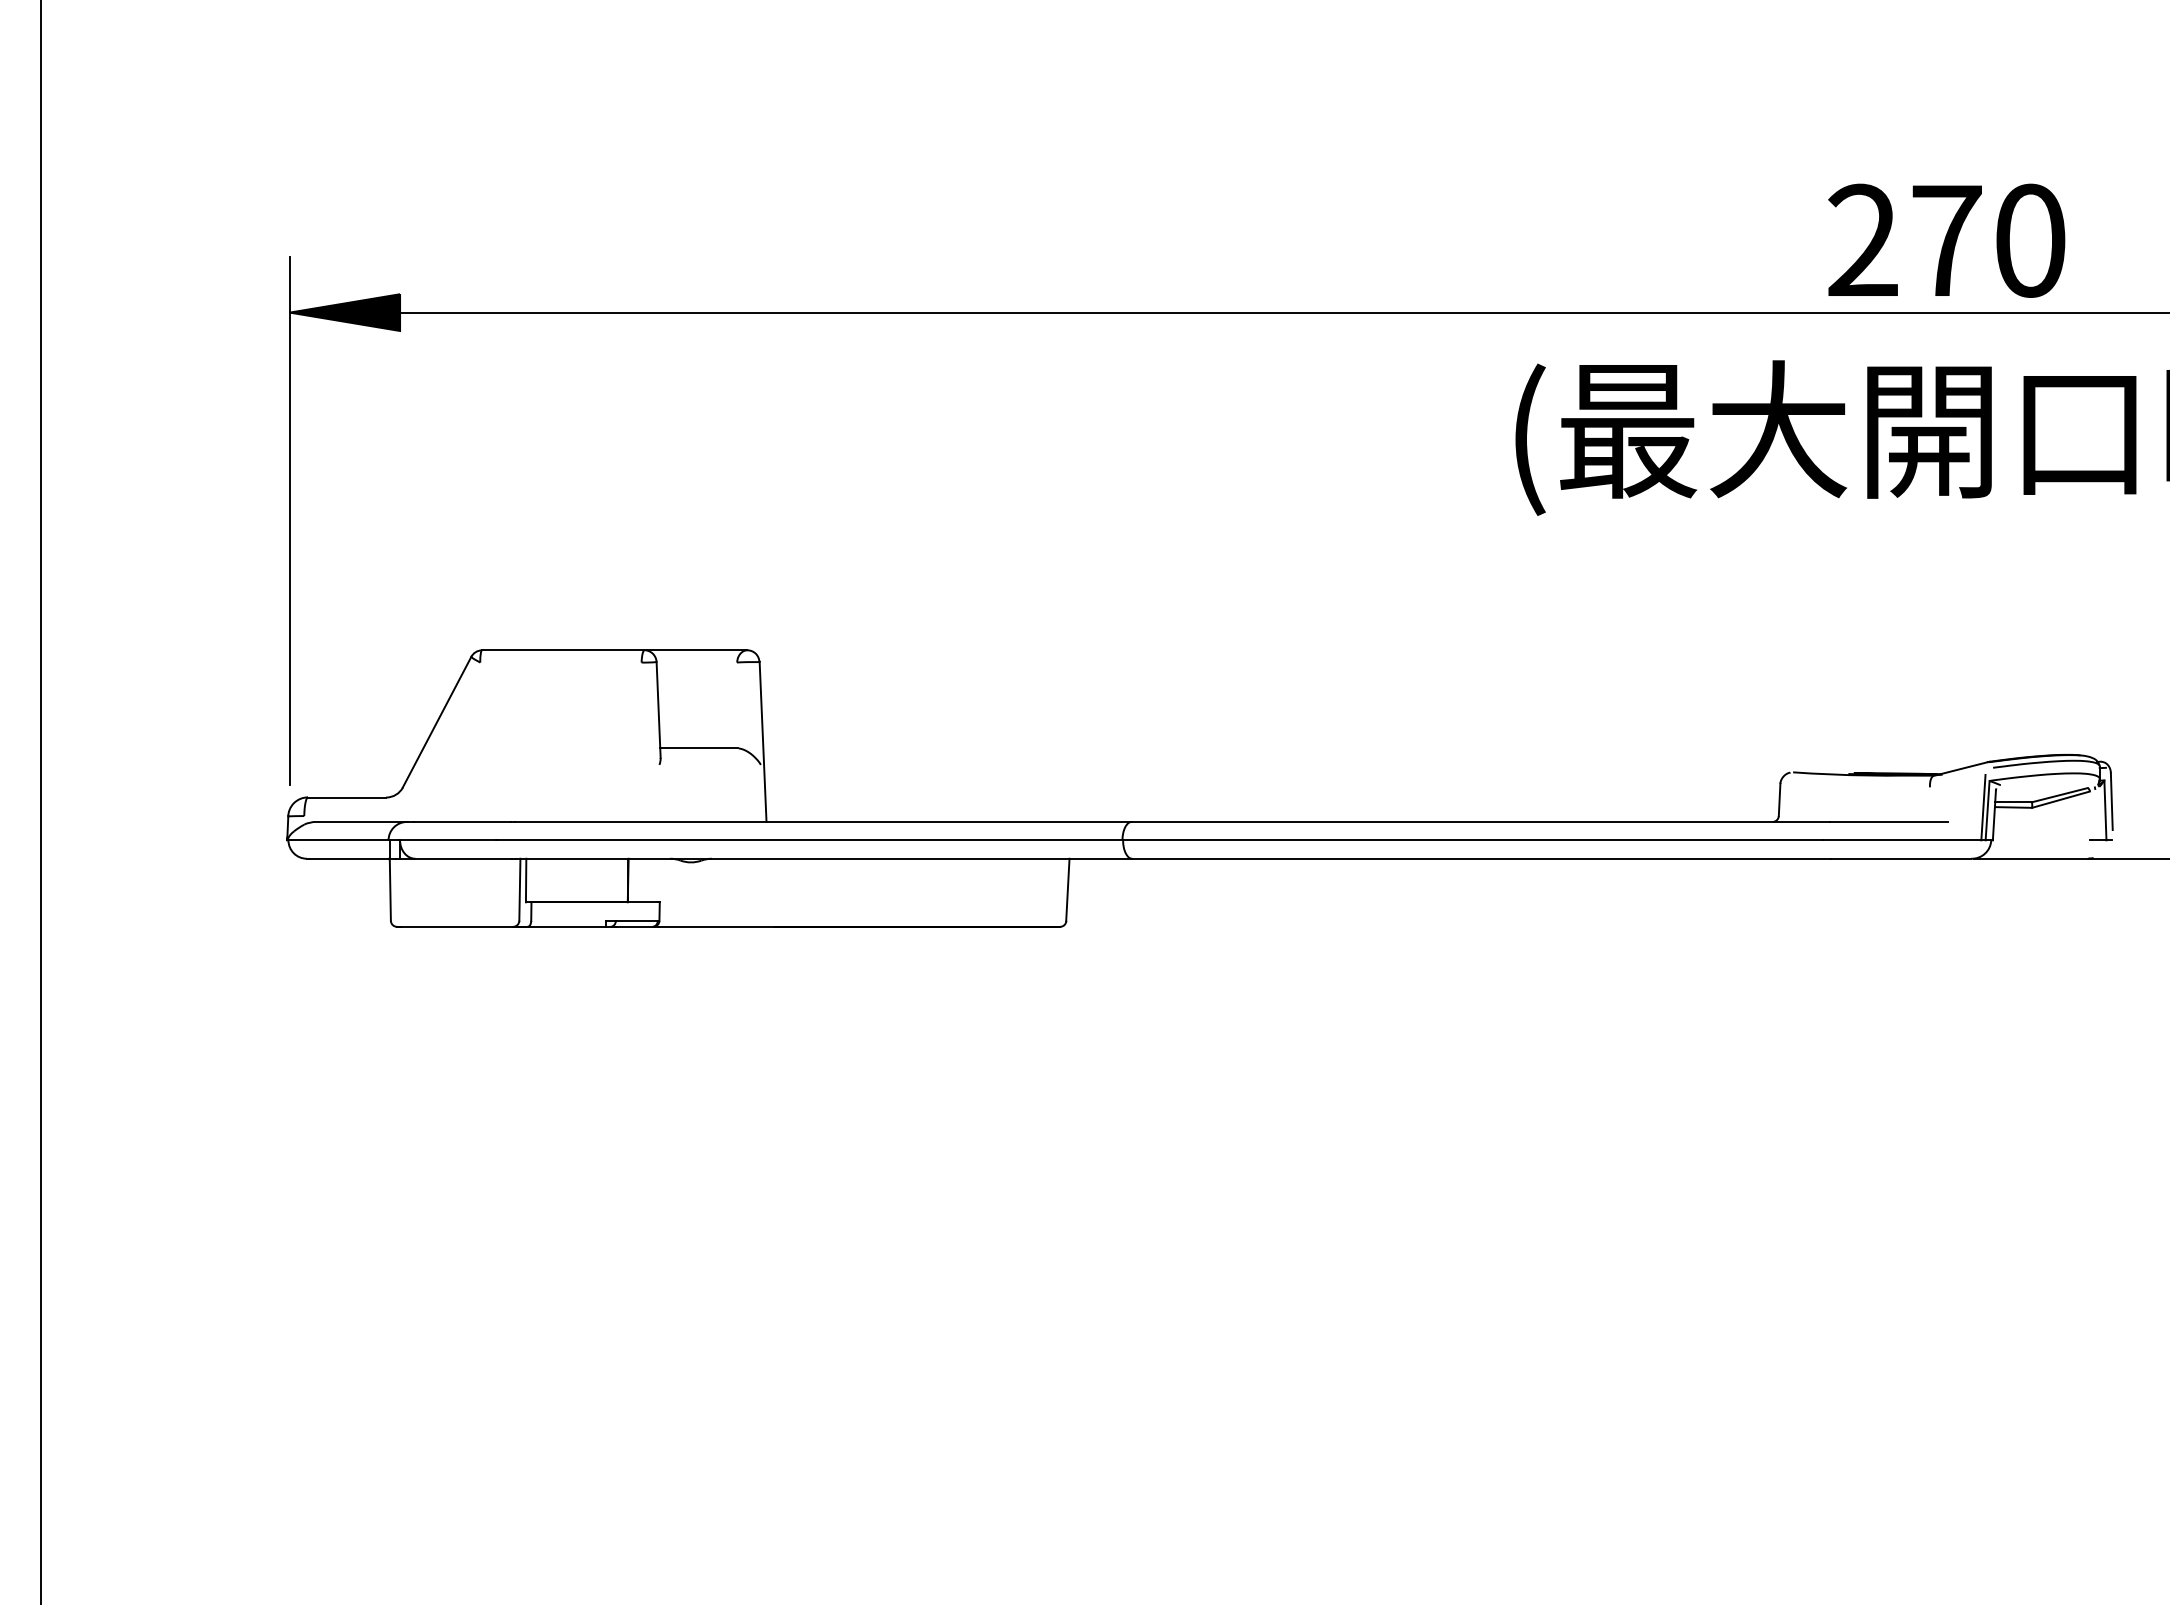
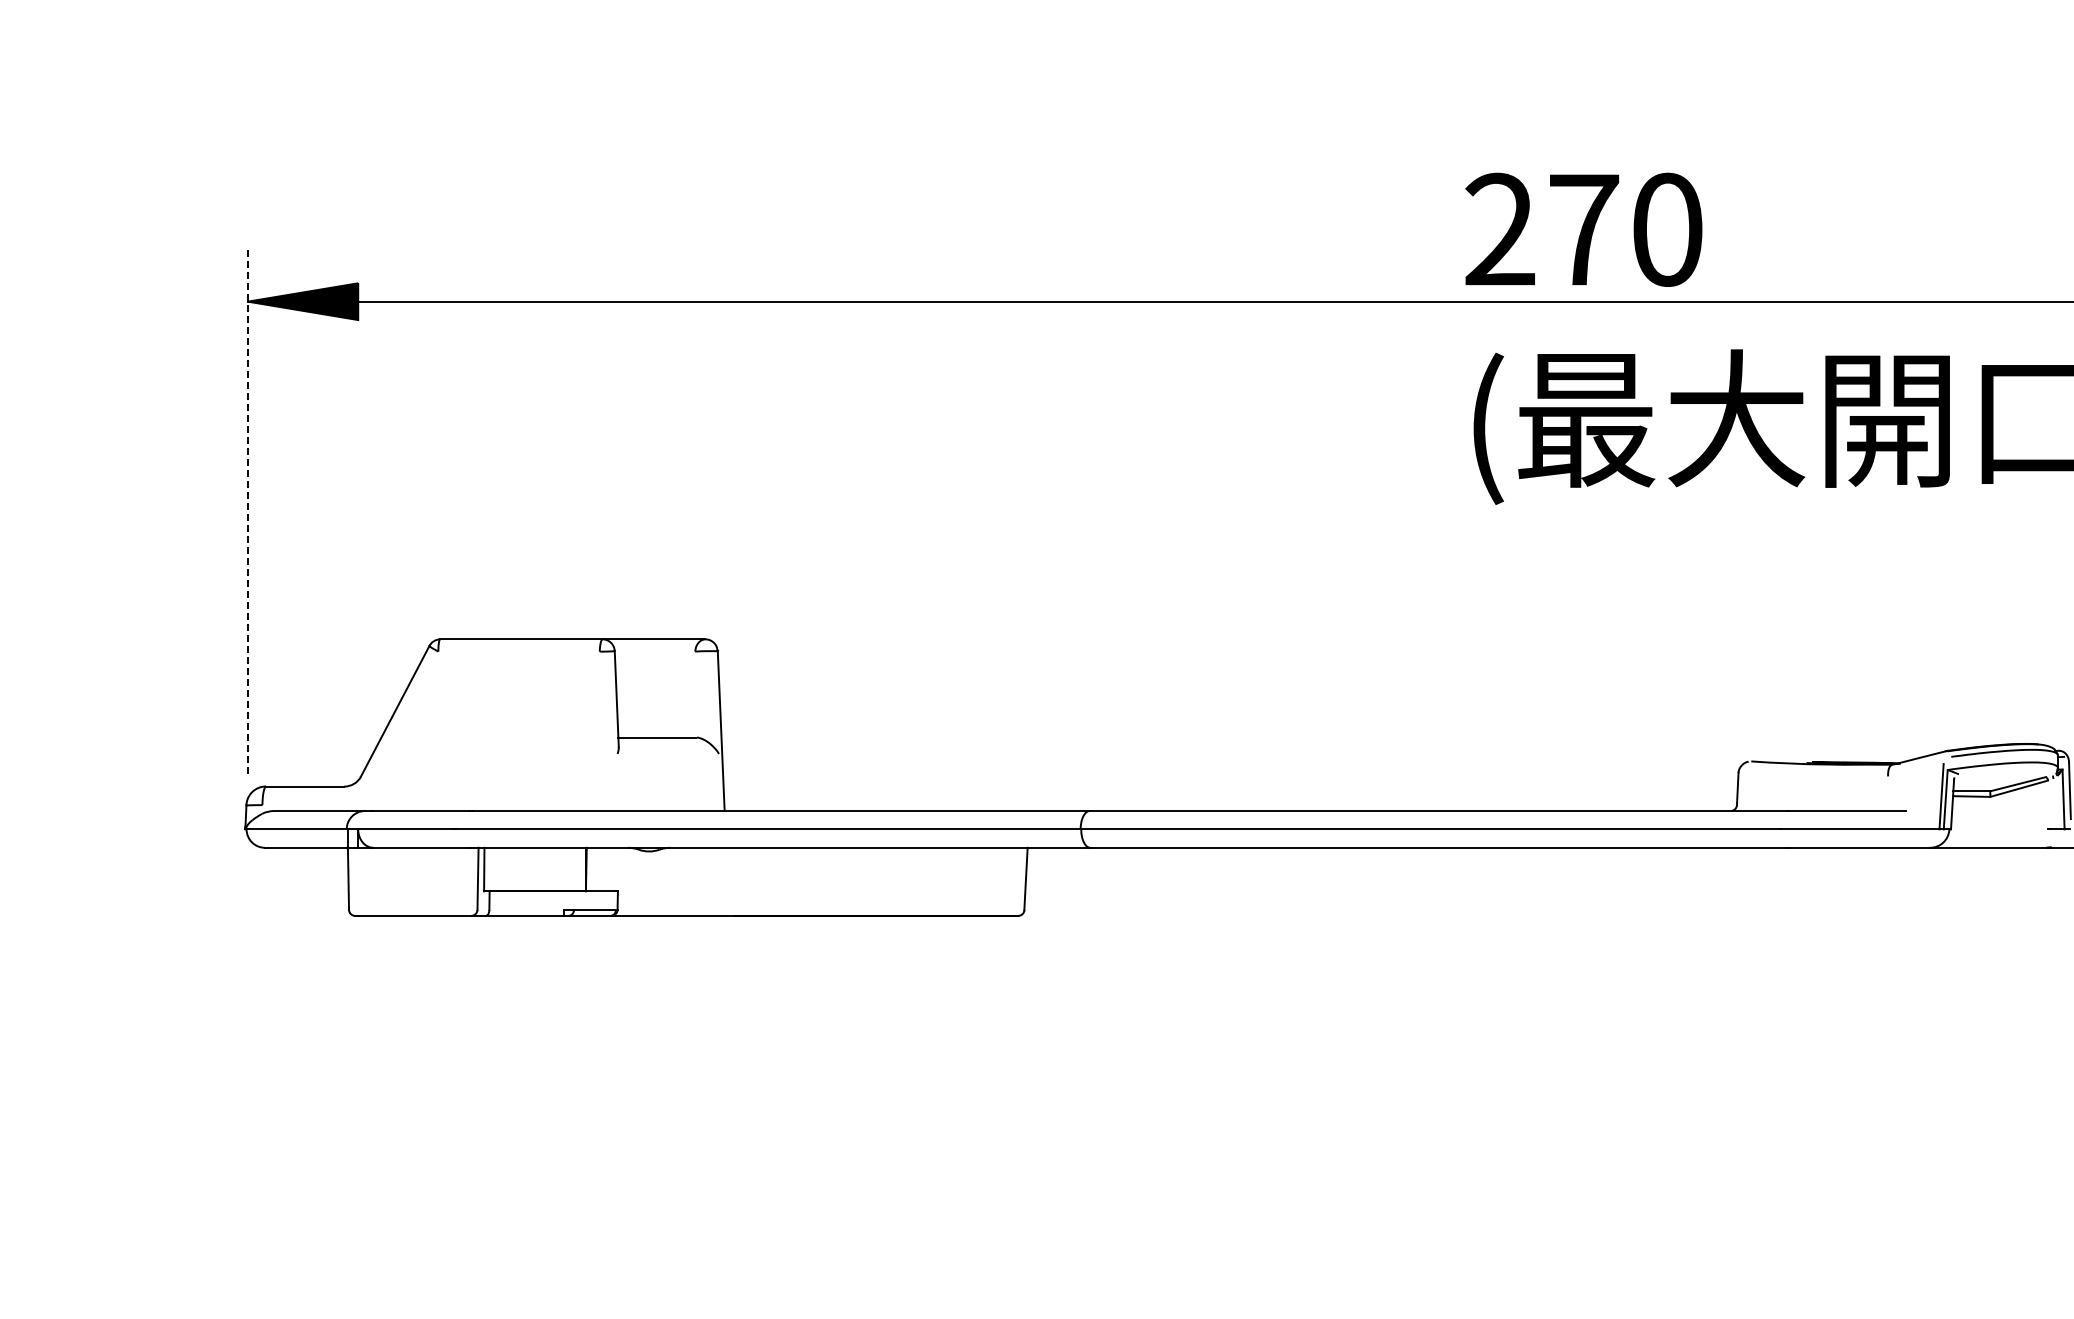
text: (1946, 240) -> (1583, 229), moved
line: (289, 521) -> (247, 510), solid -> dashed

